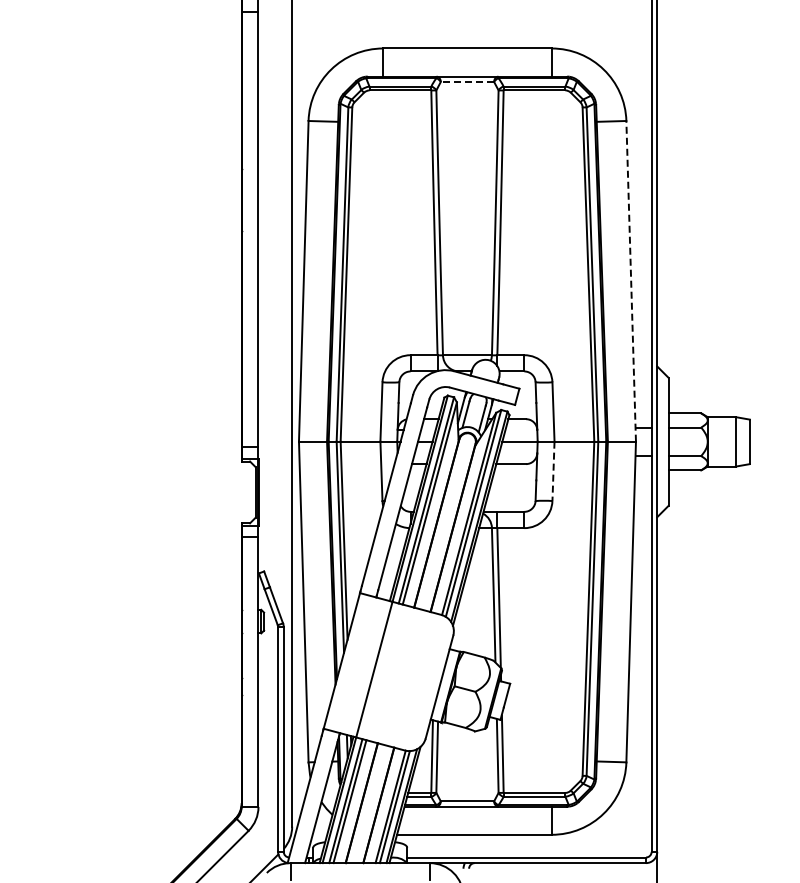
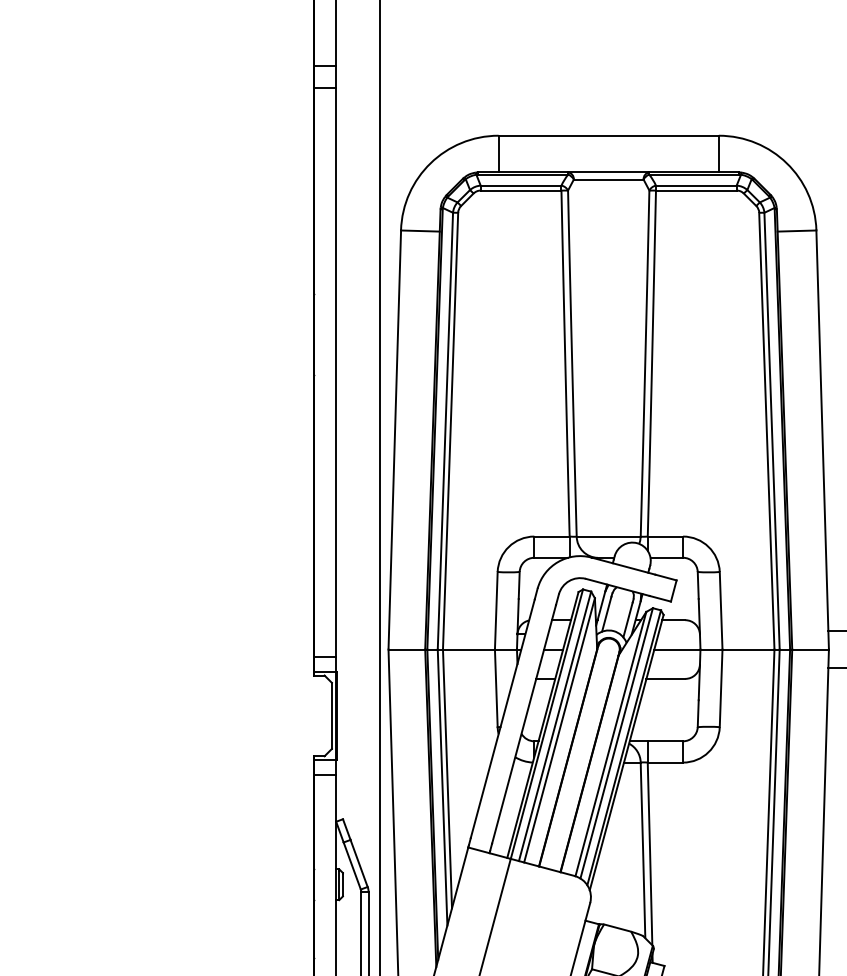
line: (467, 82) -> (608, 180), dashed -> solid
line: (631, 280) -> (823, 438), dashed -> solid
line: (553, 471) -> (721, 688), dashed -> solid

